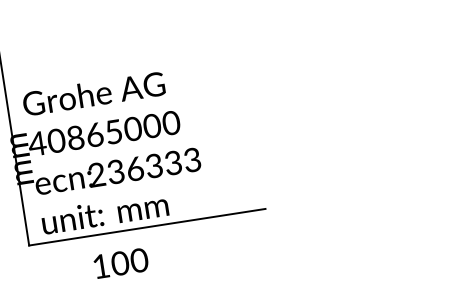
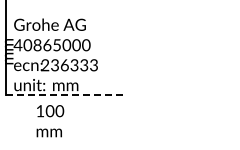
line: (147, 227) -> (66, 95), solid -> dashed

